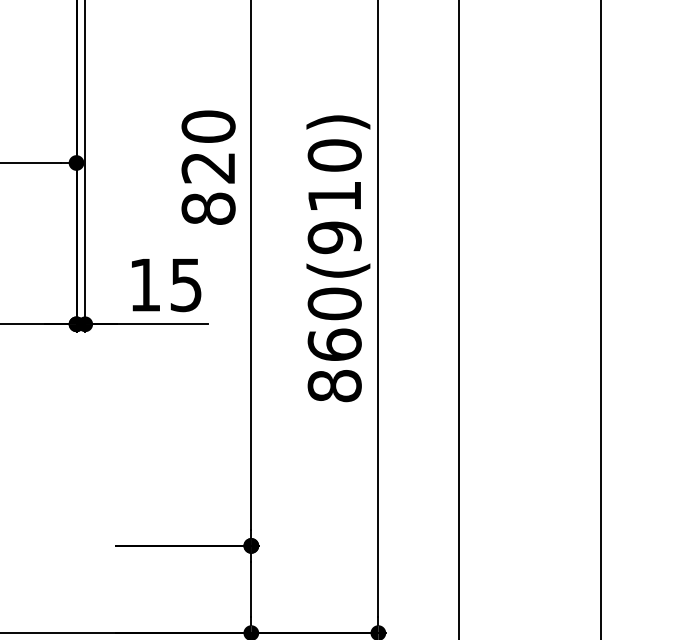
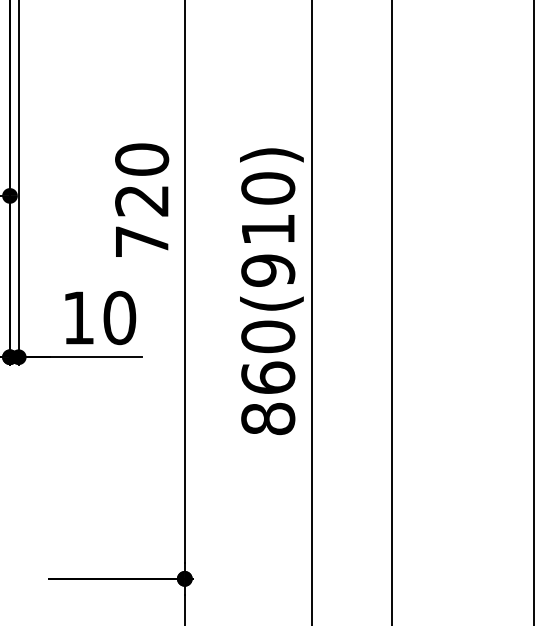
text: (208, 208) -> (141, 241), 820 -> 720
text: (186, 285) -> (119, 318), 15 -> 10

